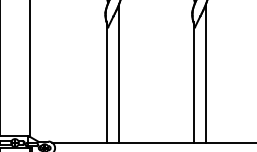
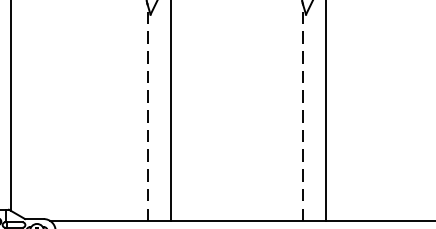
line: (106, 82) -> (147, 113), solid -> dashed
line: (193, 82) -> (303, 113), solid -> dashed

